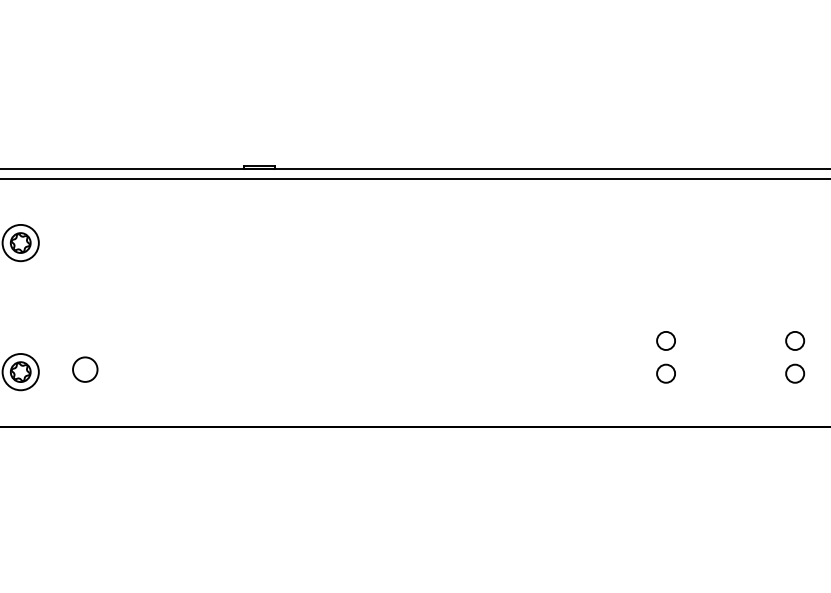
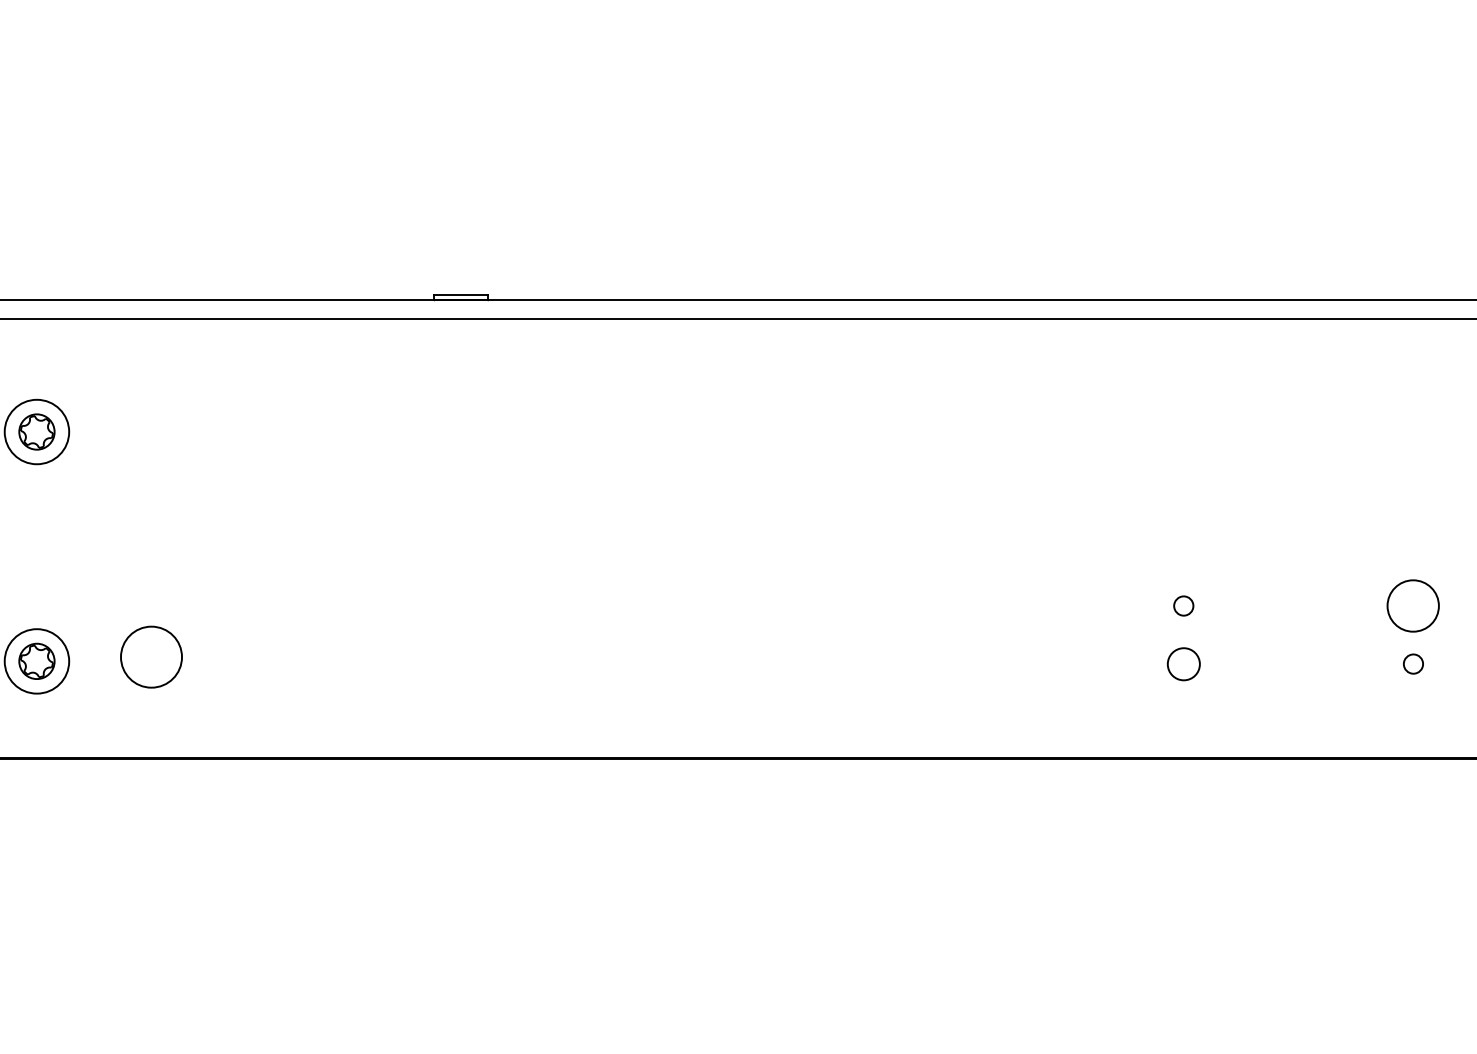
circle: (665, 340) -> (1182, 605), size x0.6
circle: (795, 340) -> (1413, 605), size x1.6
circle: (85, 369) -> (152, 656), size x1.4
circle: (795, 373) -> (1413, 663), size x0.6

